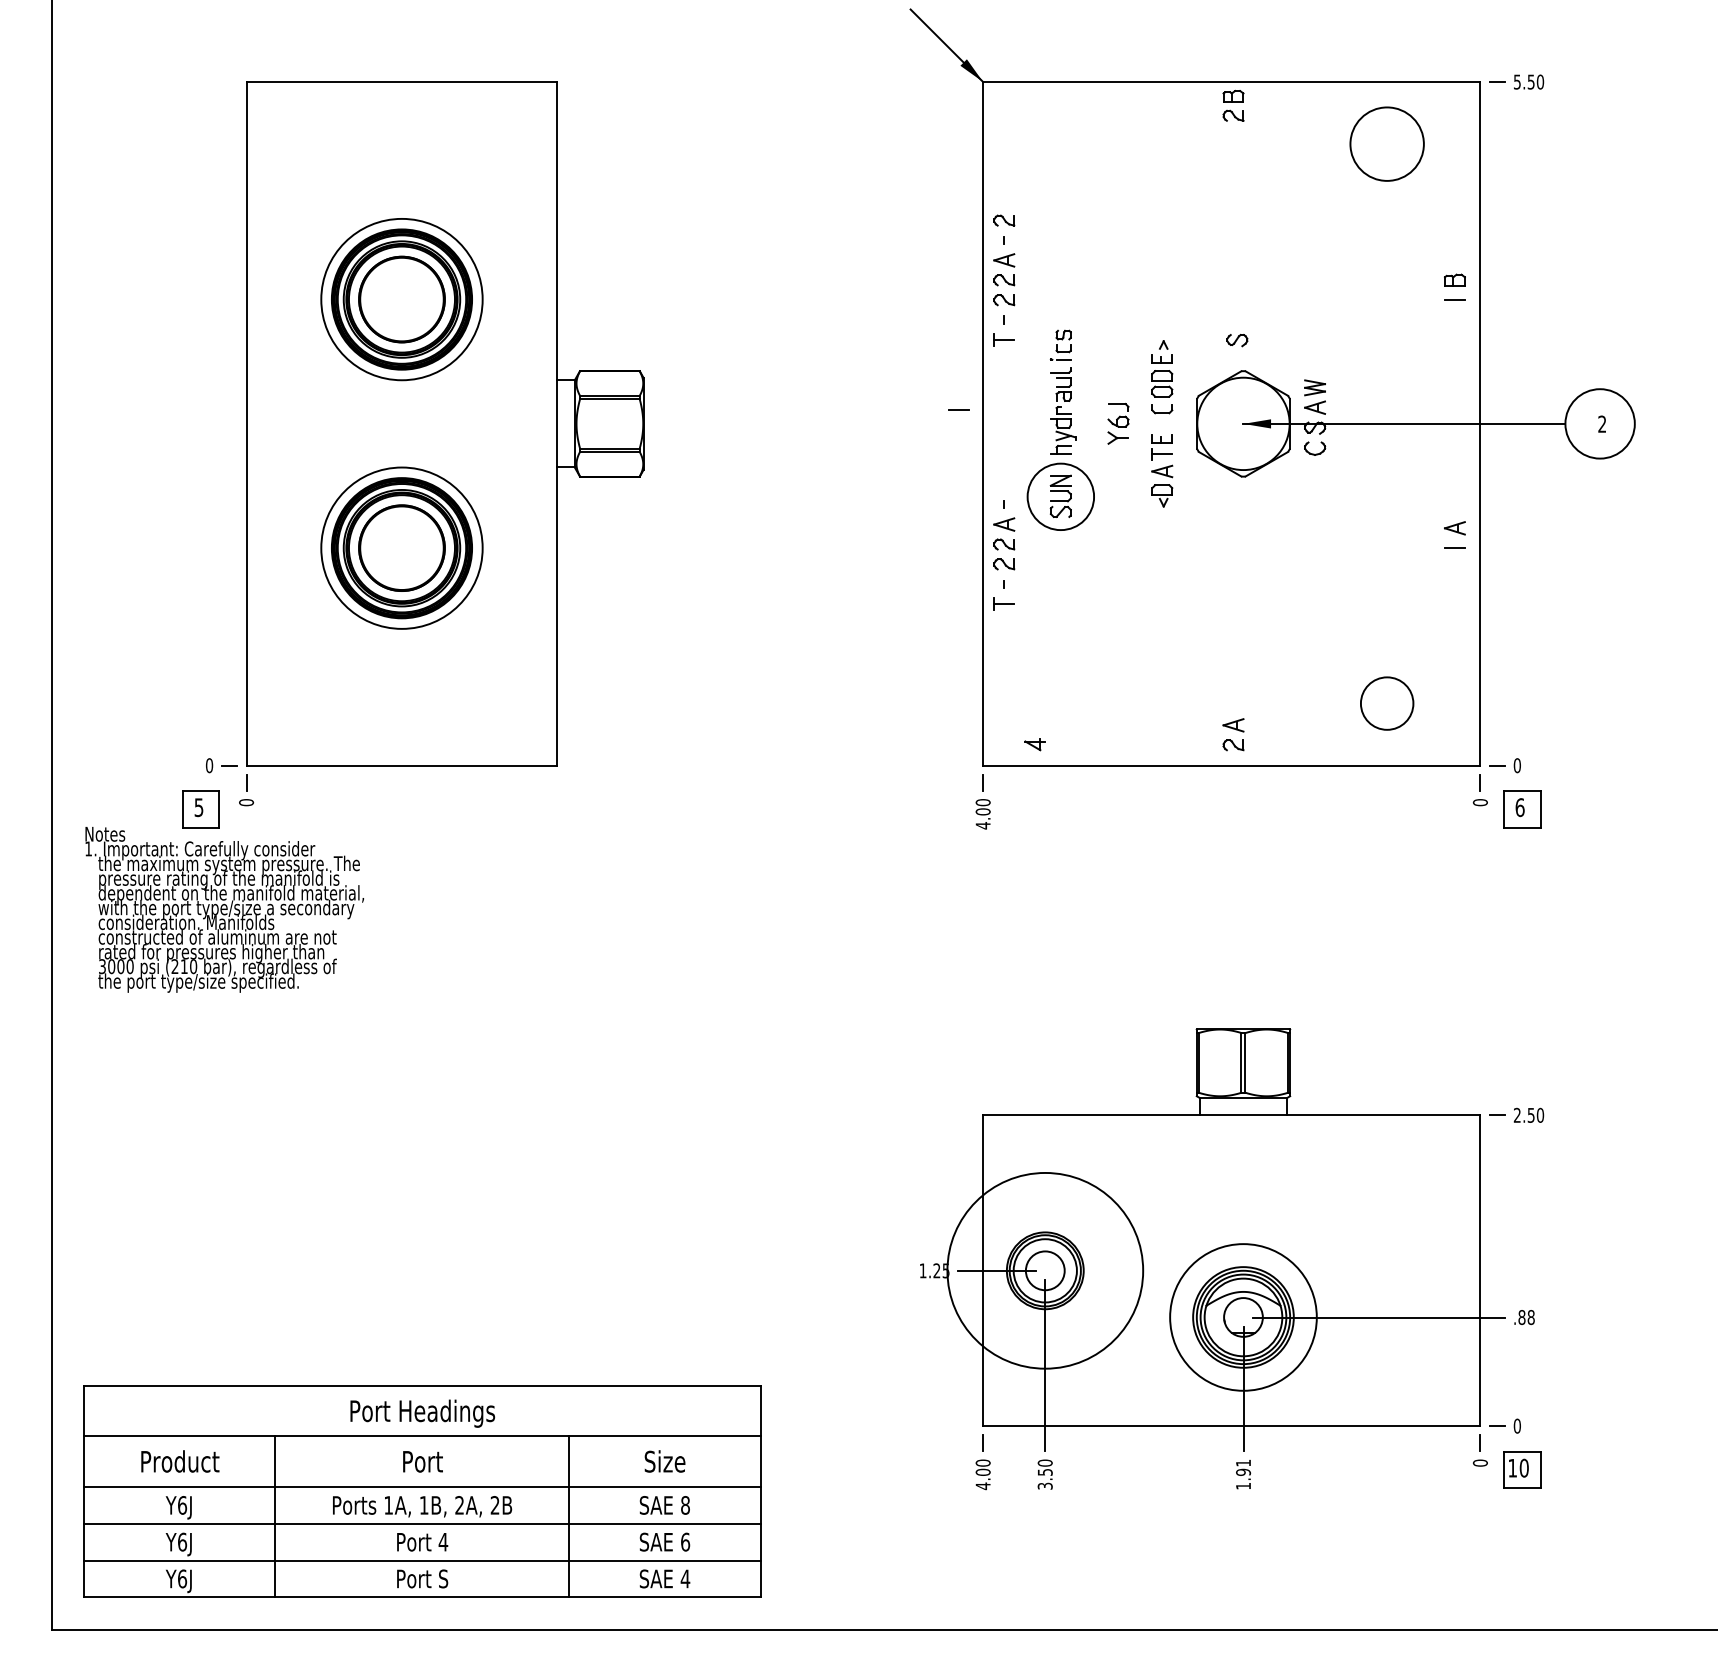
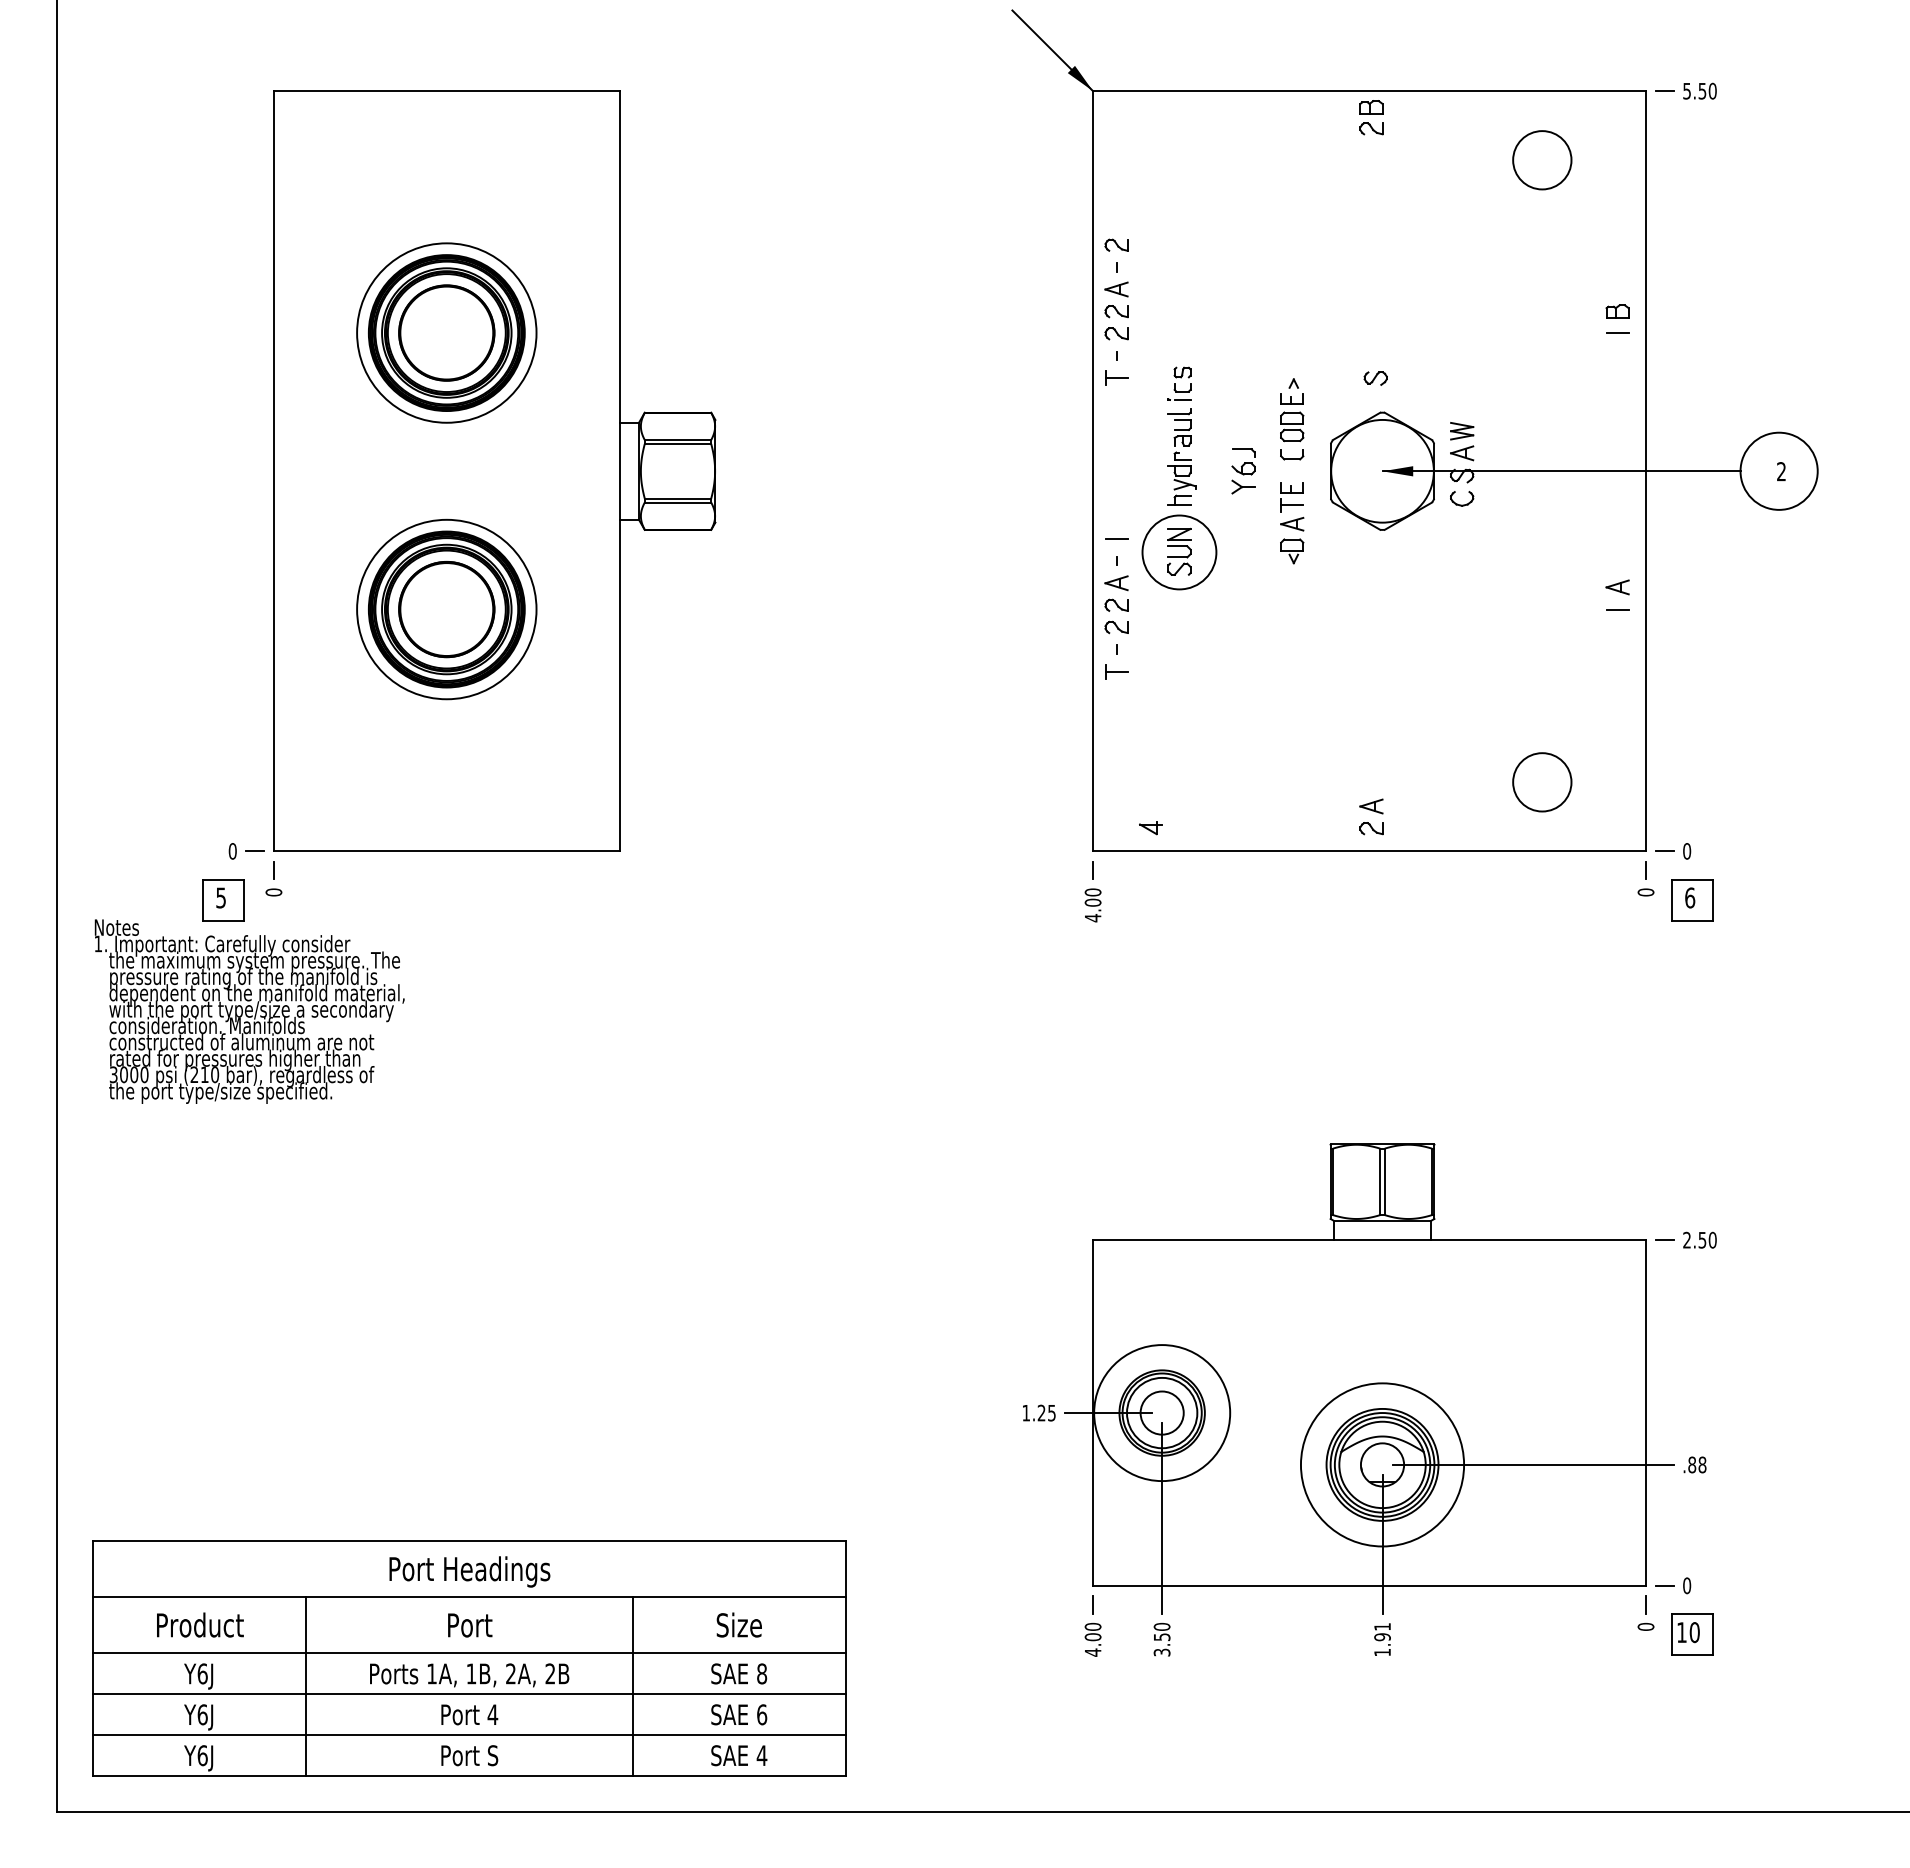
circle: (1387, 144) -> (1542, 160), size x0.71
line: (959, 409) -> (1116, 538), moved
circle: (1045, 1271) -> (1162, 1413), size x0.62

